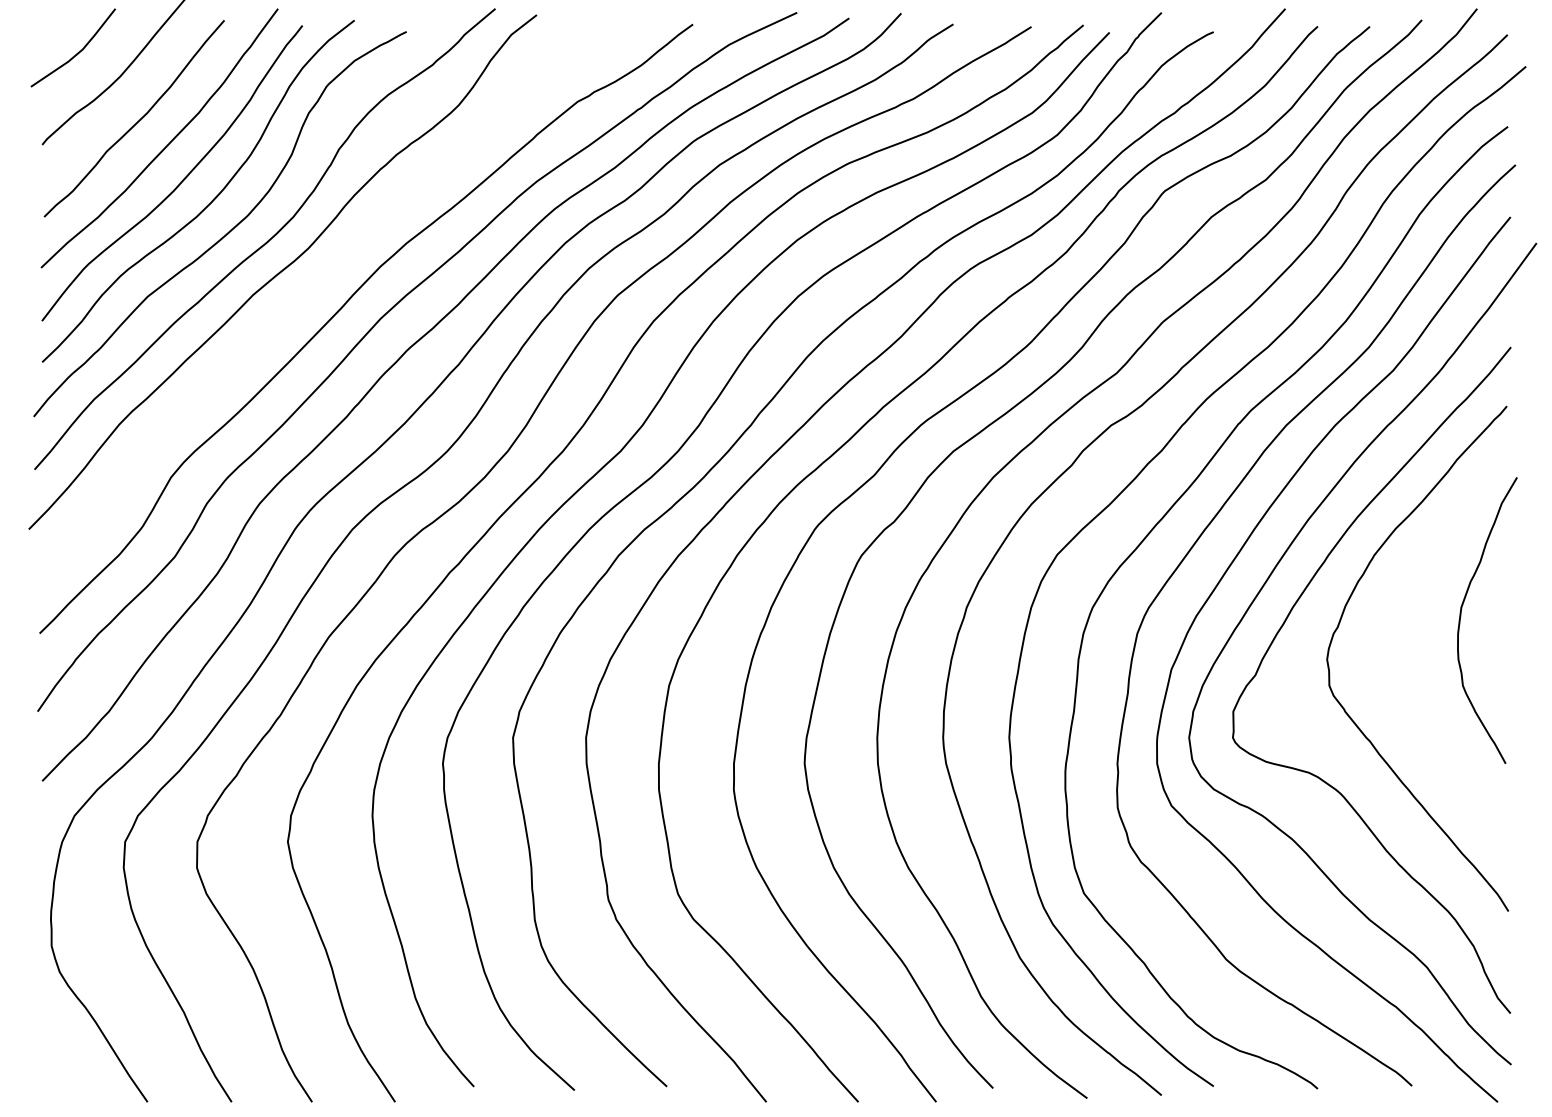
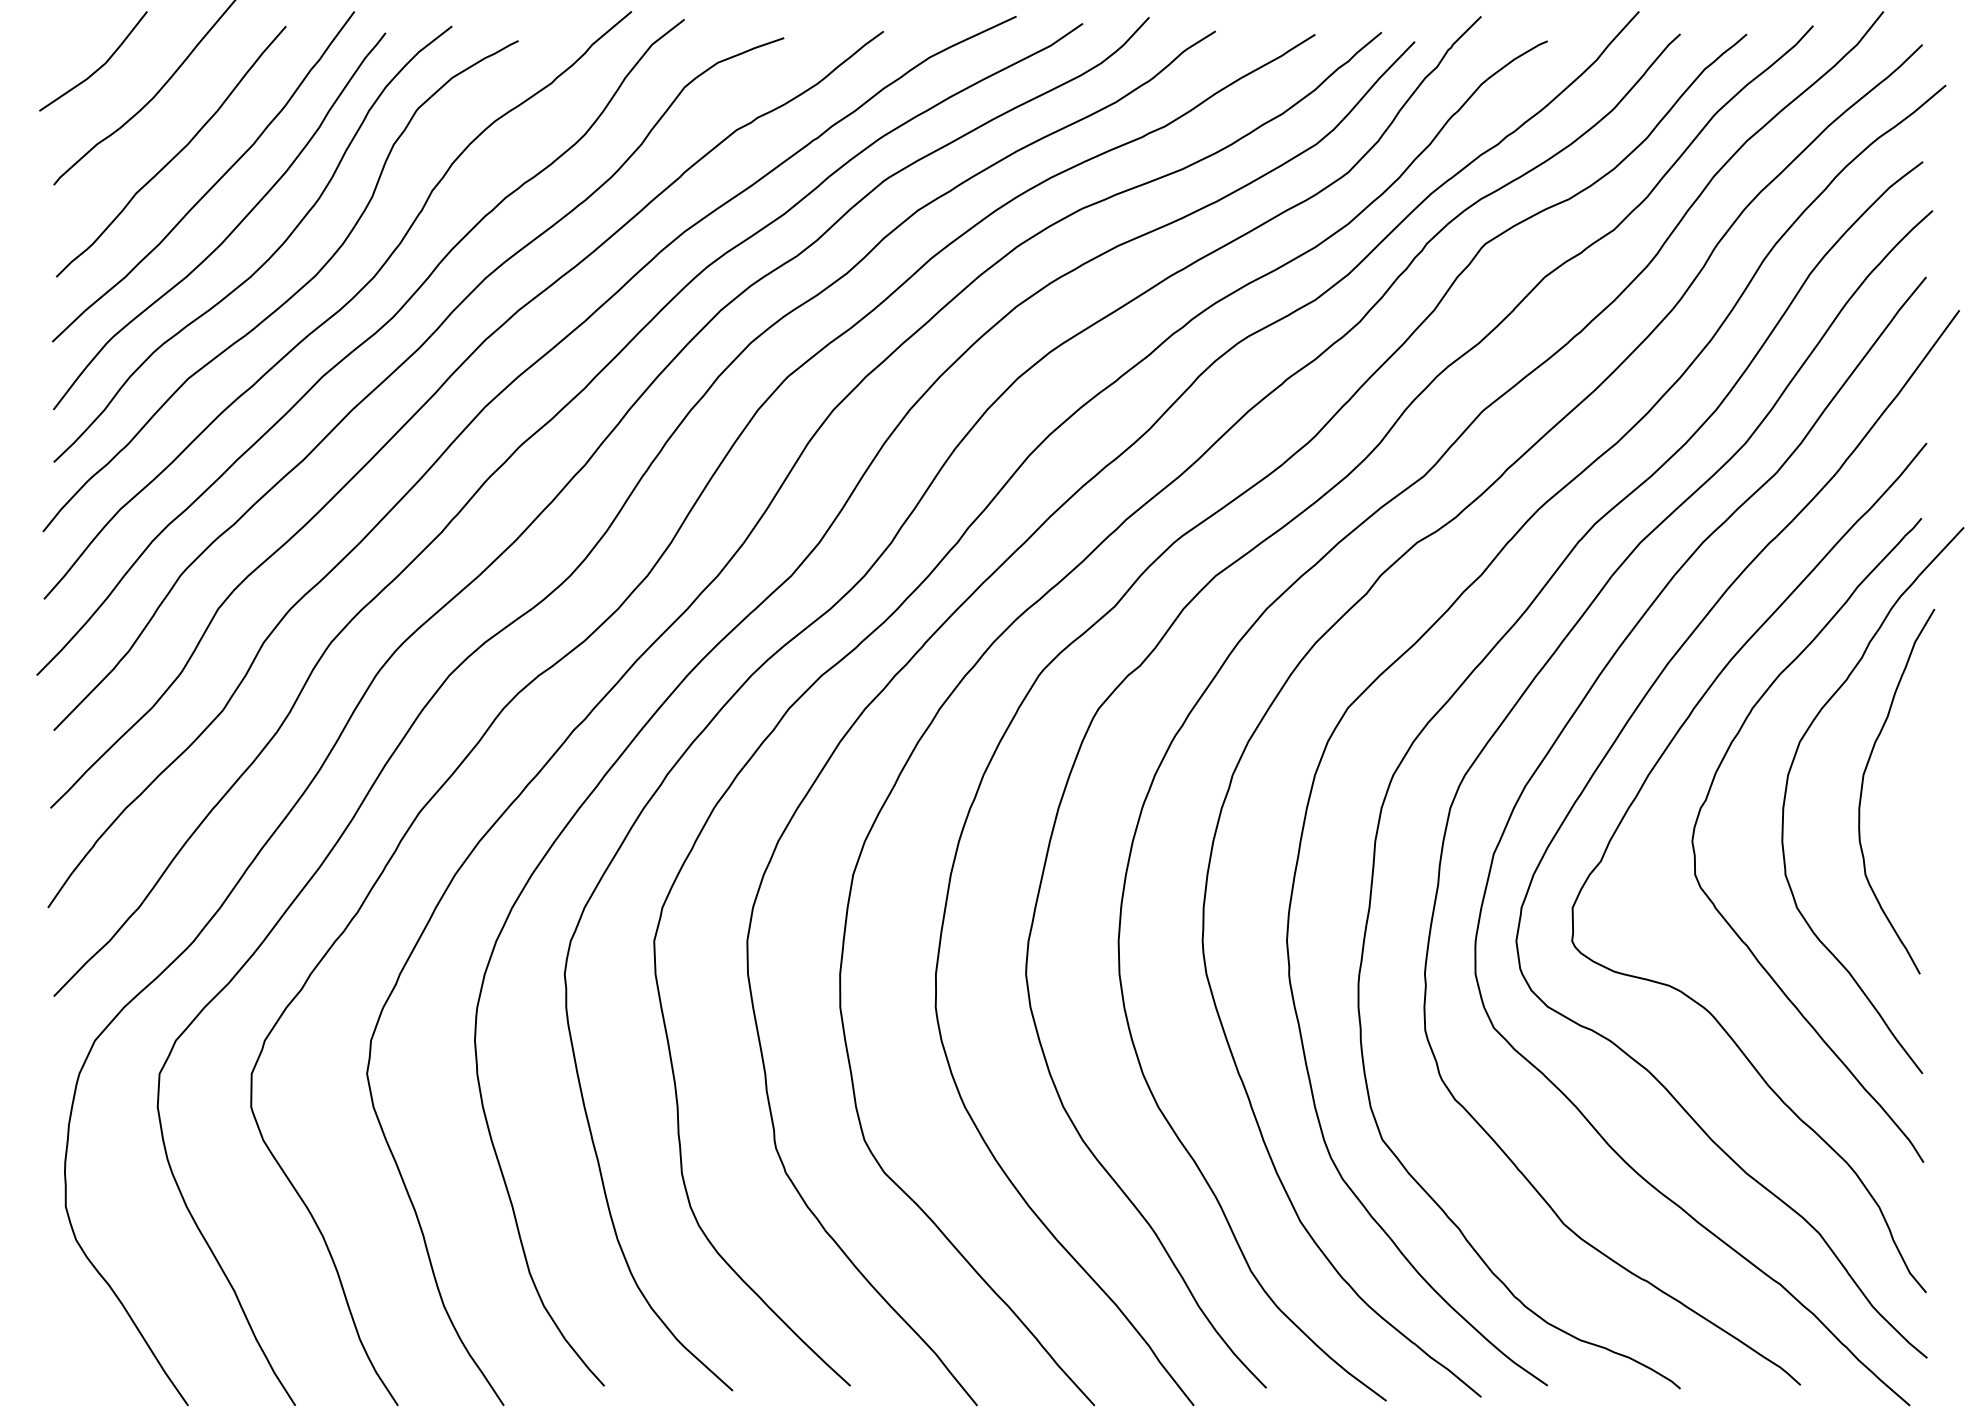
curve: (314, 287) -> (401, 366), added
curve: (1401, 618) -> (1787, 788), added

